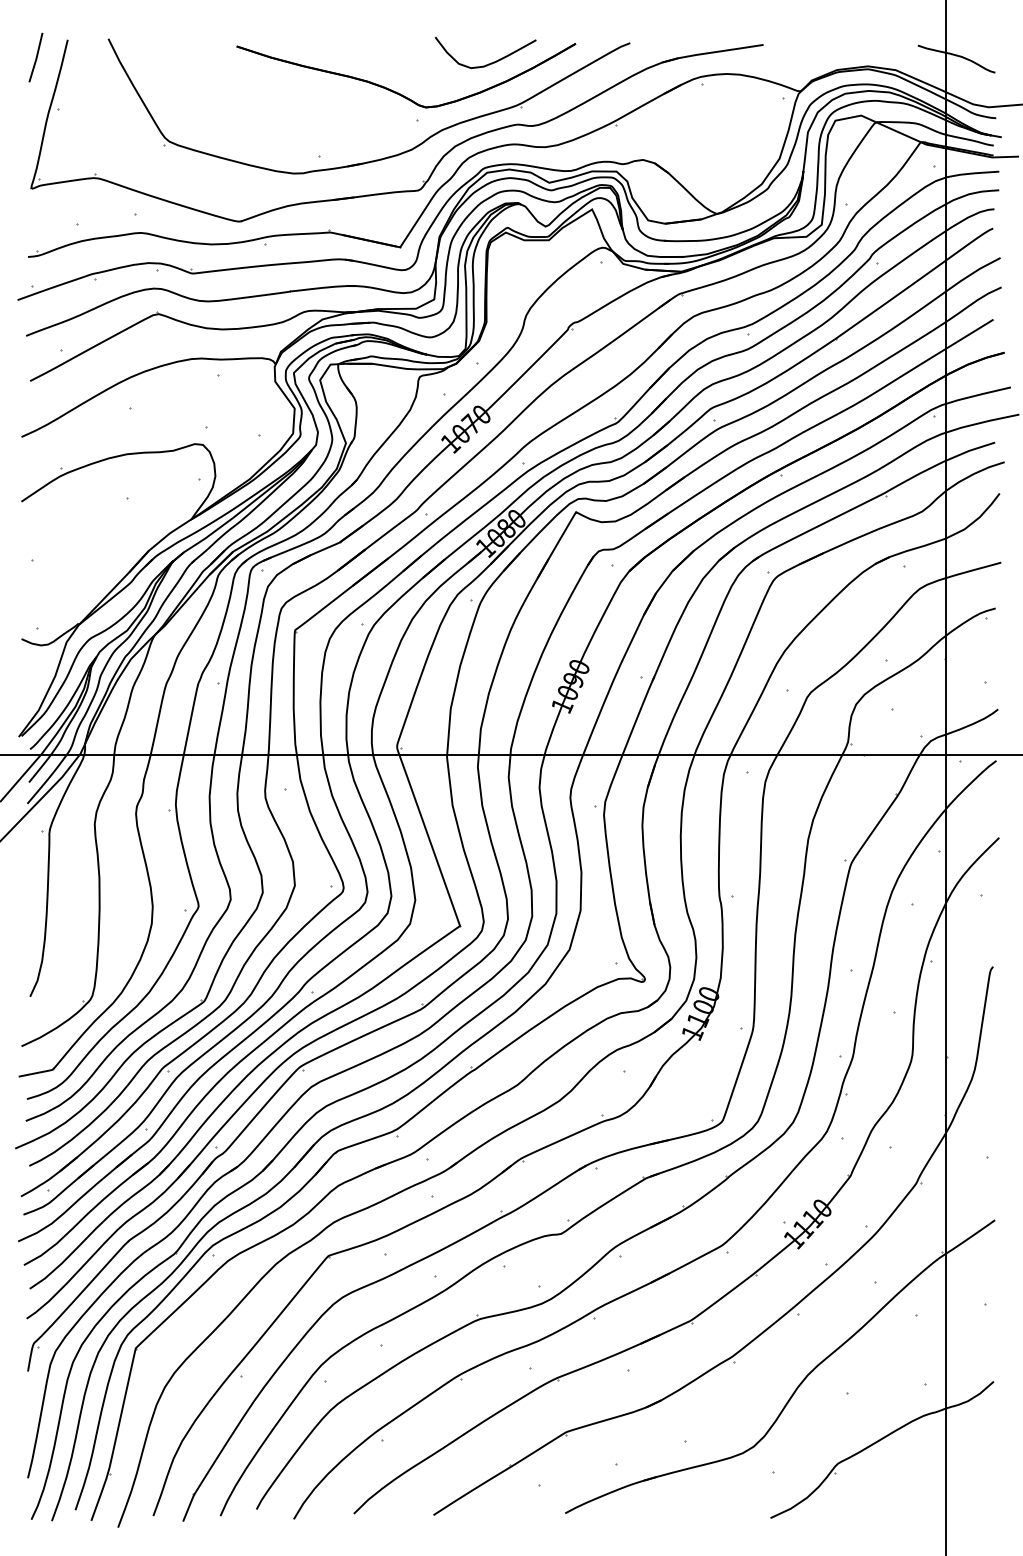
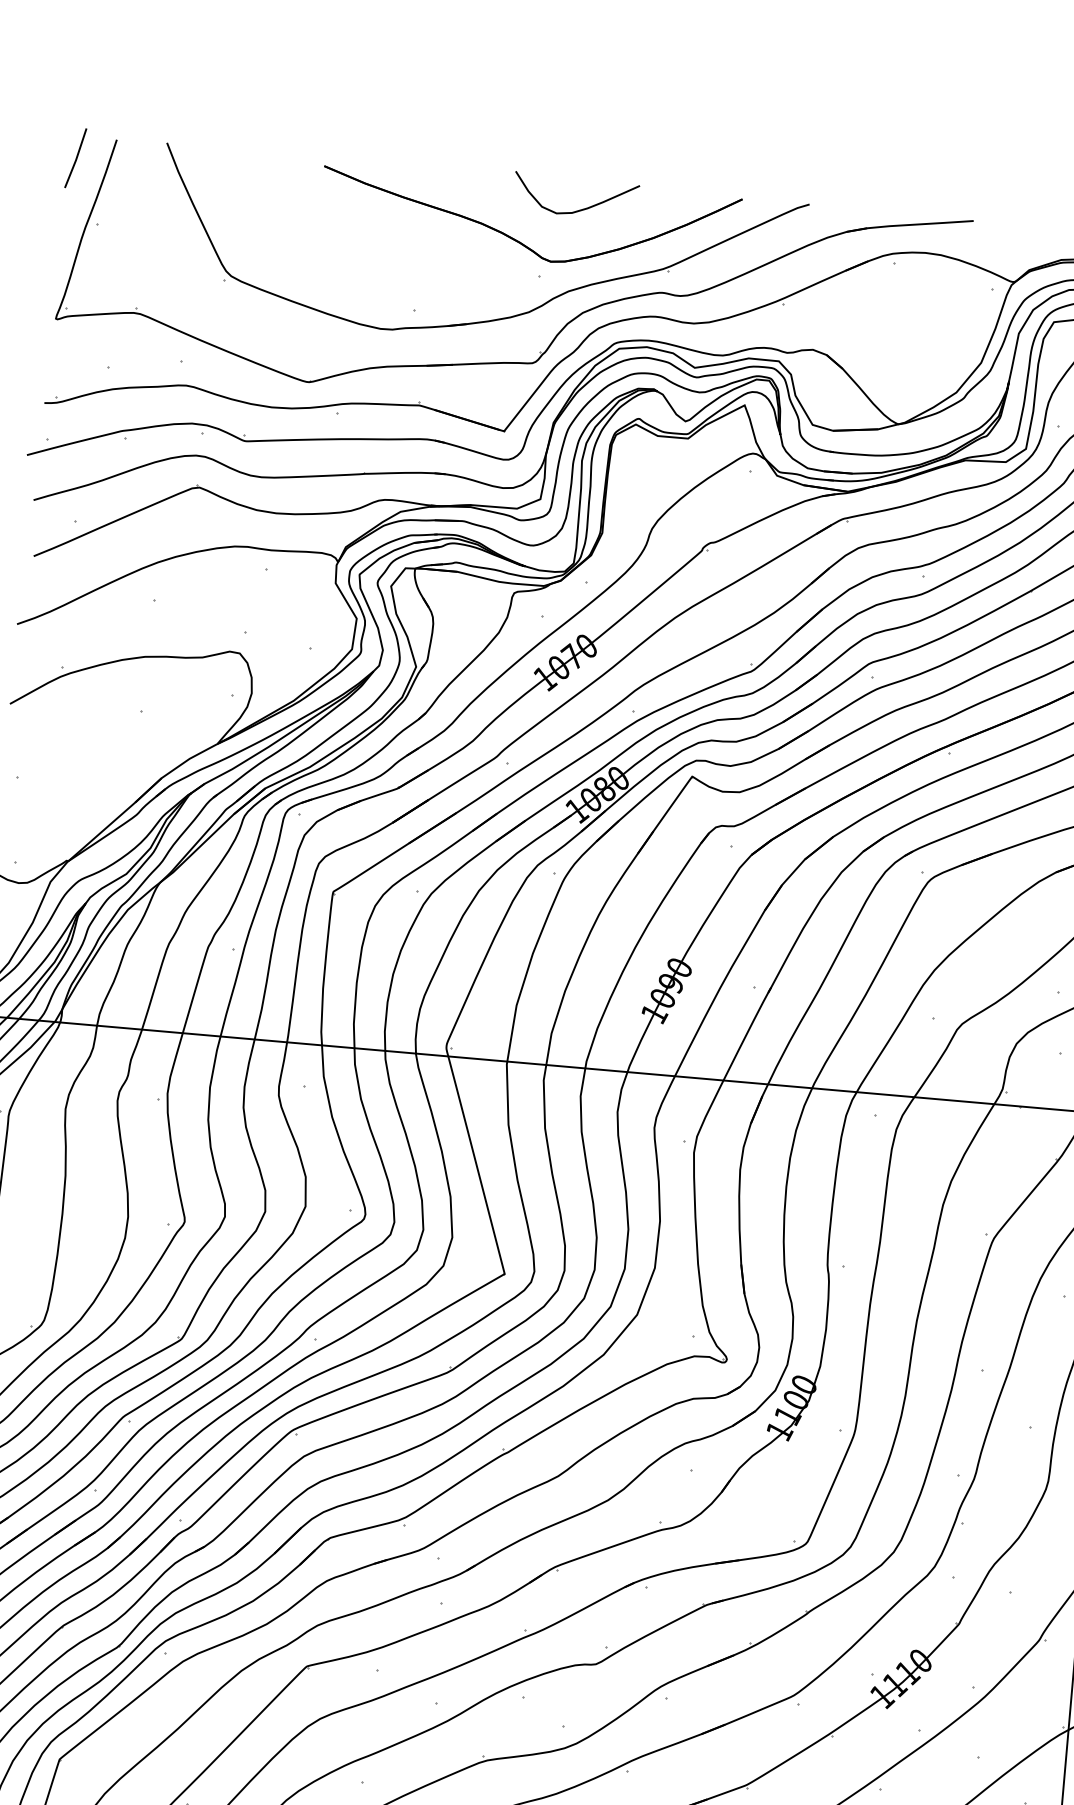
curve: (488, 63) -> (578, 209), moved

